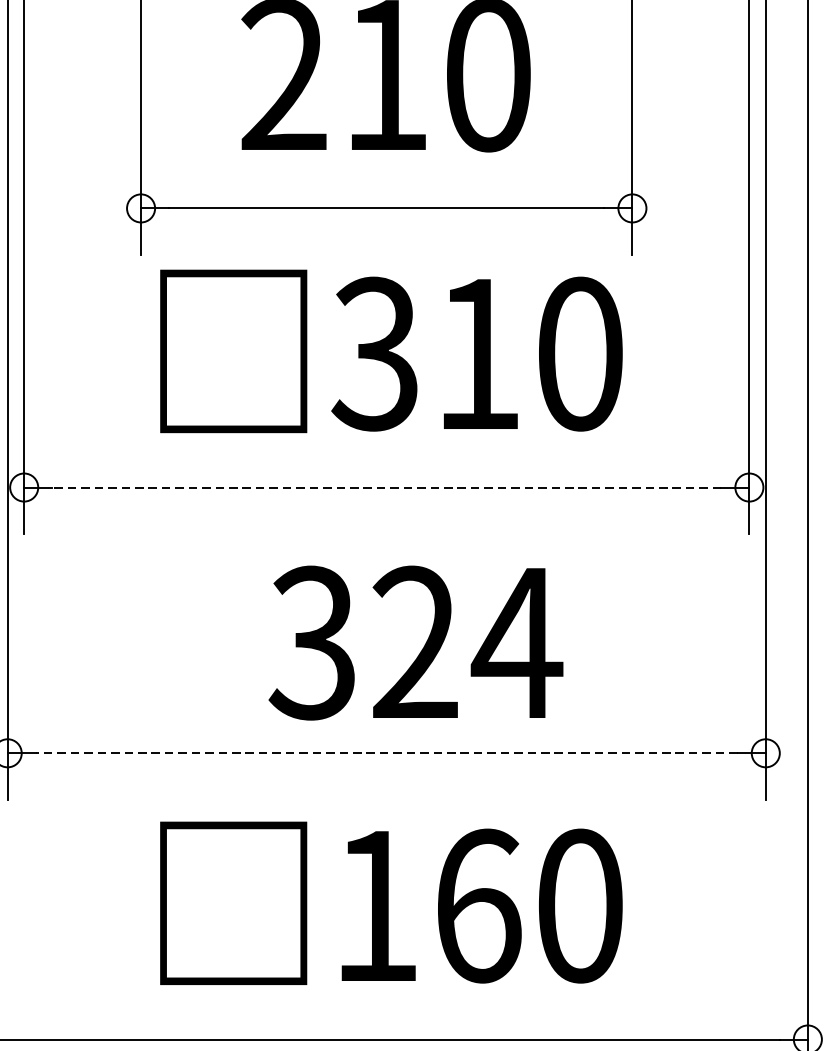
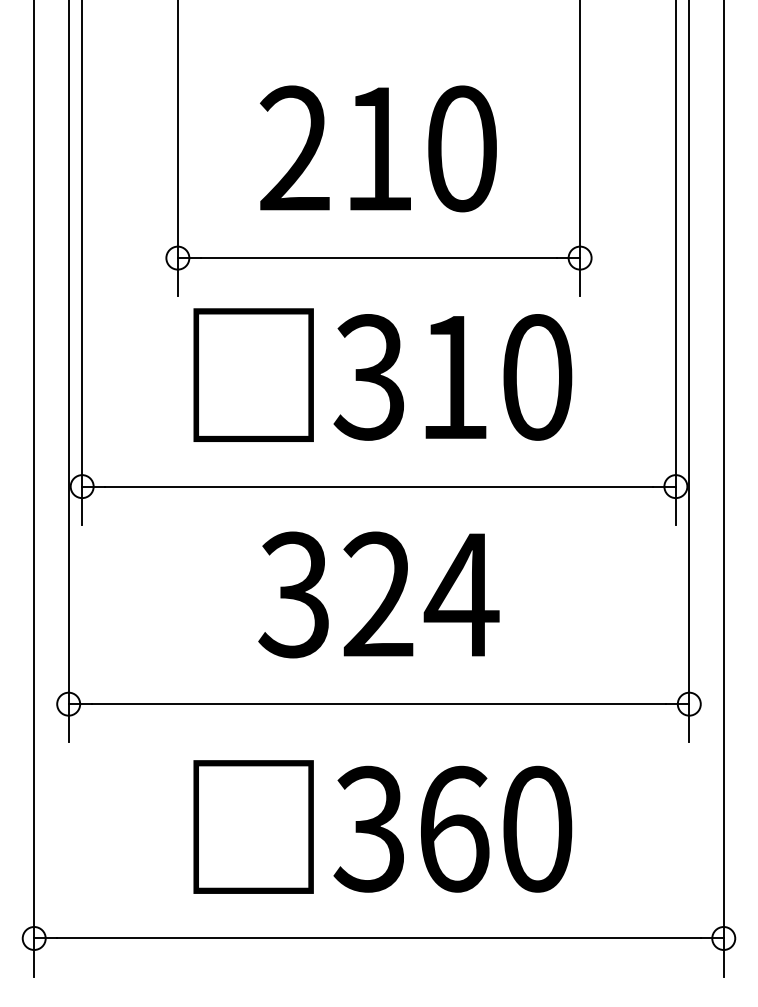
line: (387, 487) -> (379, 486), dashed -> solid
text: (415, 642) -> (378, 594), moved
line: (386, 753) -> (378, 704), dashed -> solid
text: (373, 905) -> (368, 828), 160 -> 360

